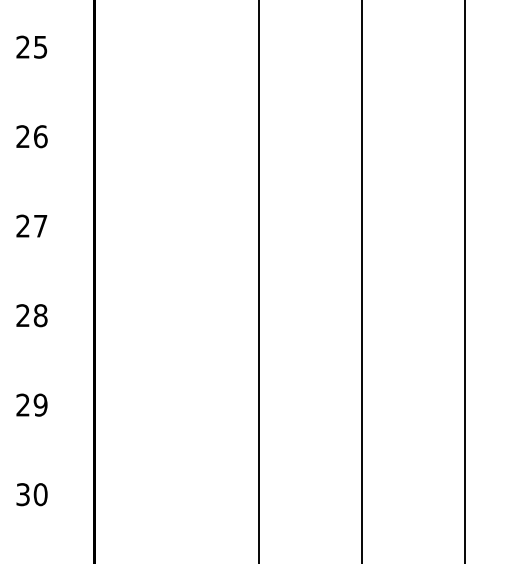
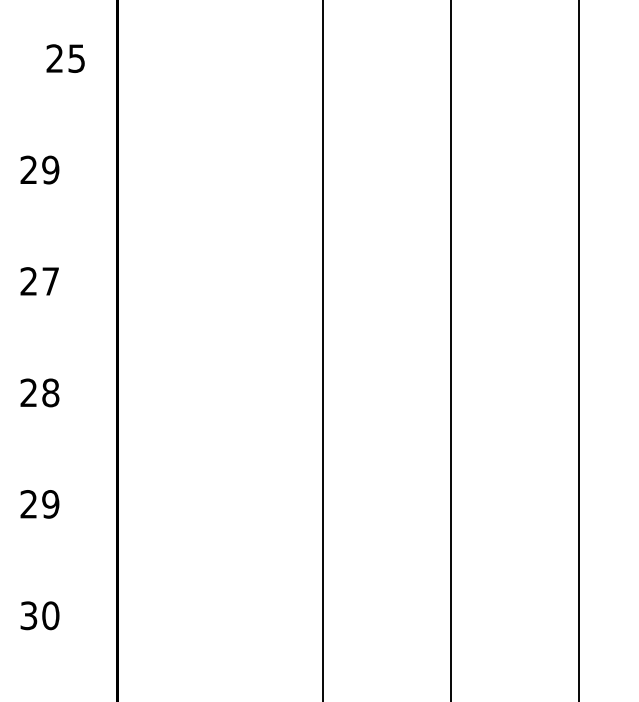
text: (31, 47) -> (65, 58), moved
text: (40, 136) -> (50, 169), 26 -> 29

